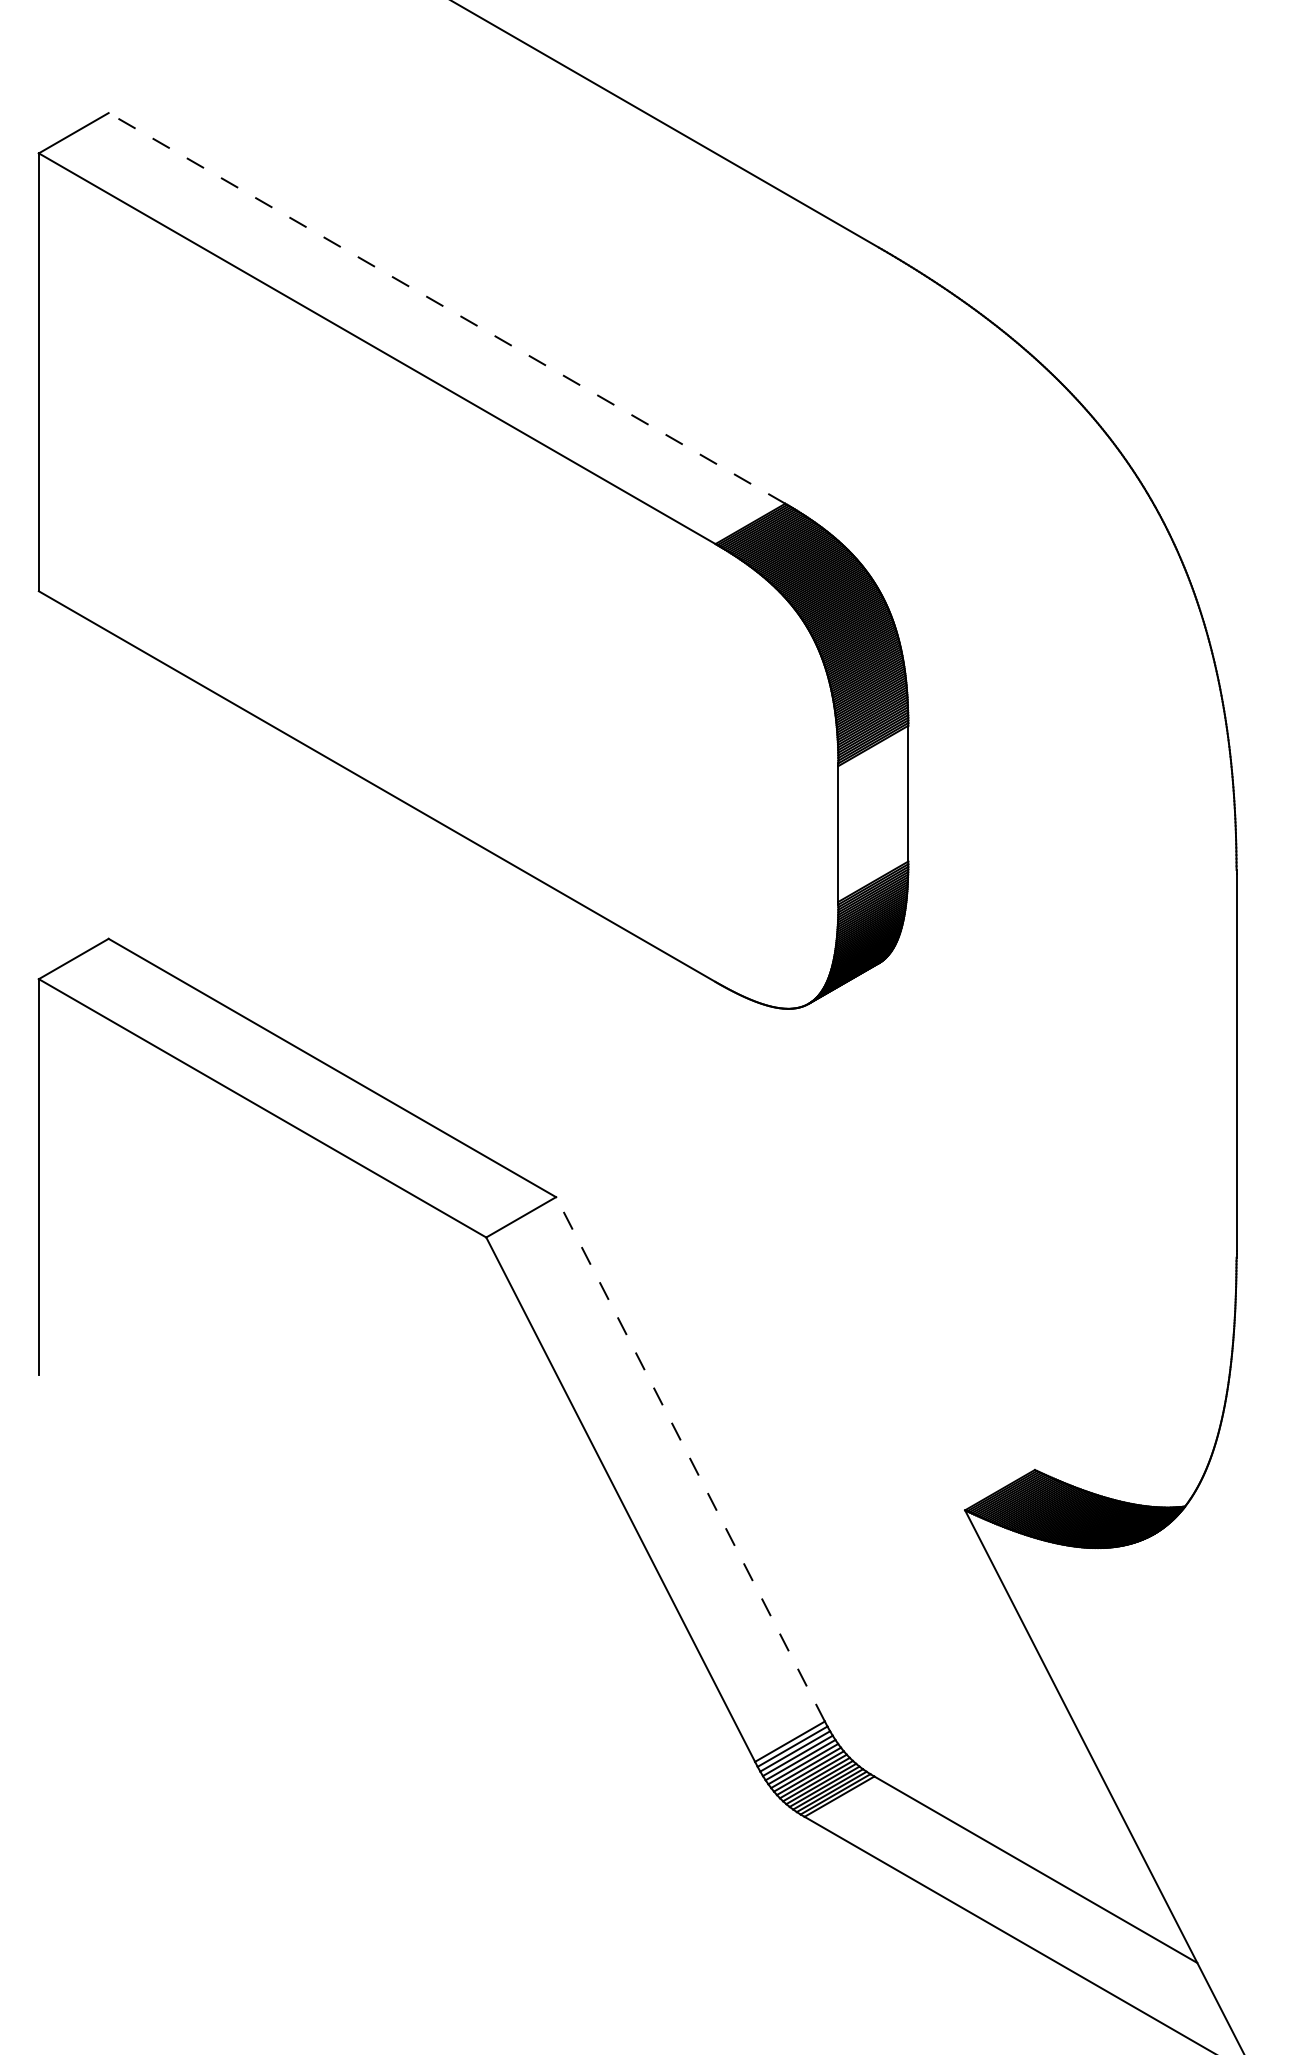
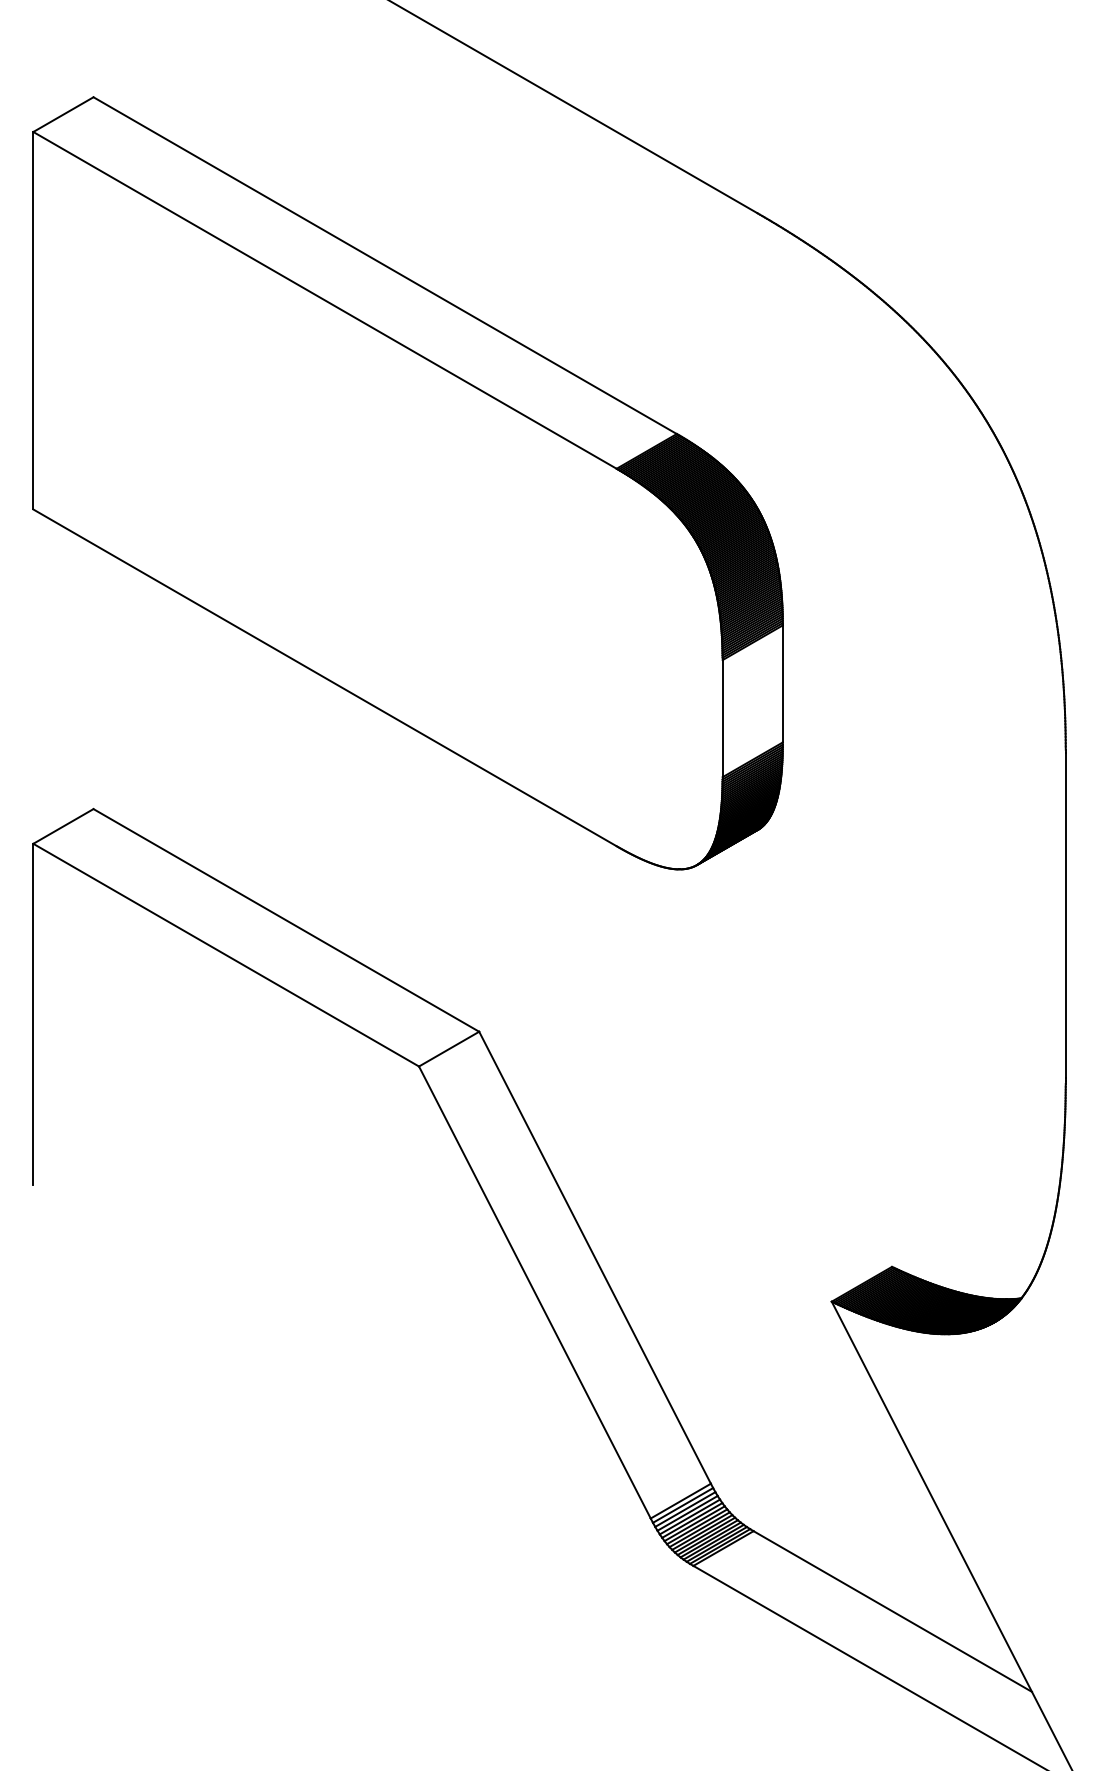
line: (447, 308) -> (385, 265), dashed -> solid
line: (691, 1459) -> (595, 1257), dashed -> solid

